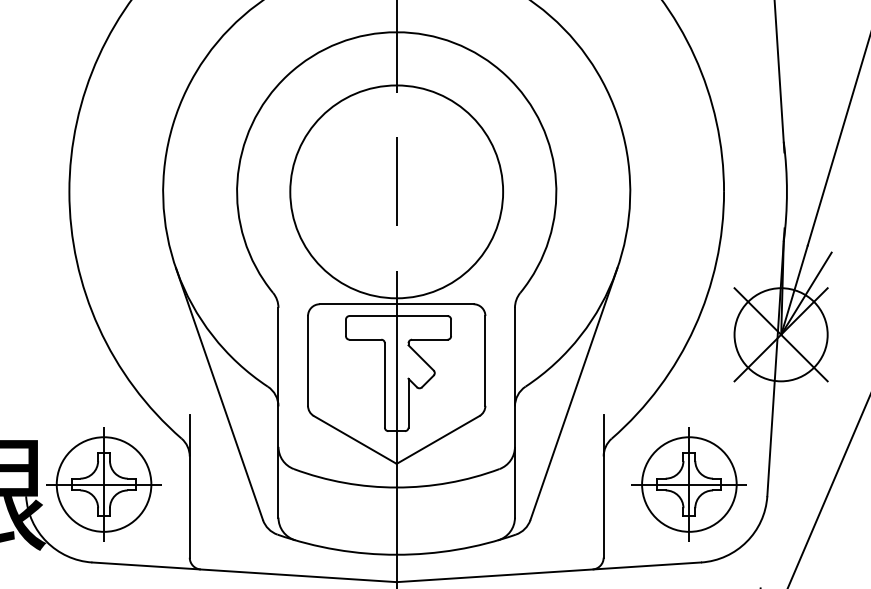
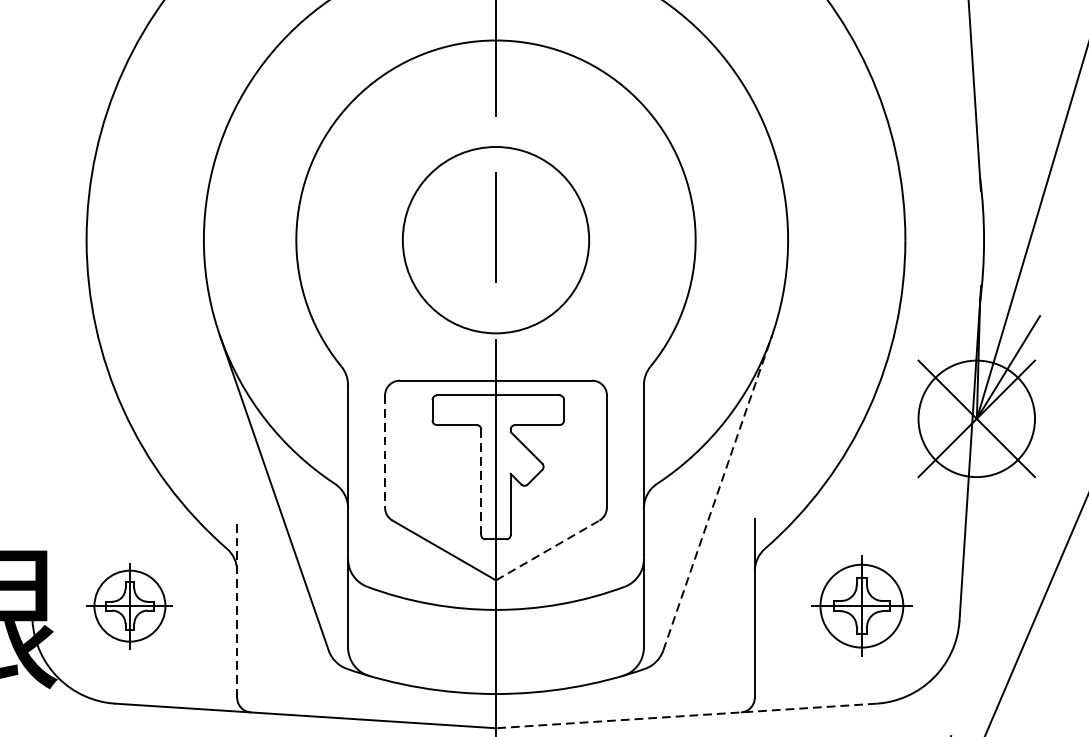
circle: (396, 191) -> (495, 239), size x0.7
line: (308, 360) -> (385, 451), solid -> dashed
line: (384, 385) -> (480, 482), solid -> dashed
line: (574, 393) -> (718, 492), solid -> dashed
line: (438, 439) -> (548, 549), solid -> dashed
part: (103, 484) -> (129, 606), size x0.6
part: (688, 484) -> (860, 606), size x0.7
line: (189, 486) -> (236, 608), solid -> dashed
line: (548, 572) -> (685, 716), solid -> dashed

